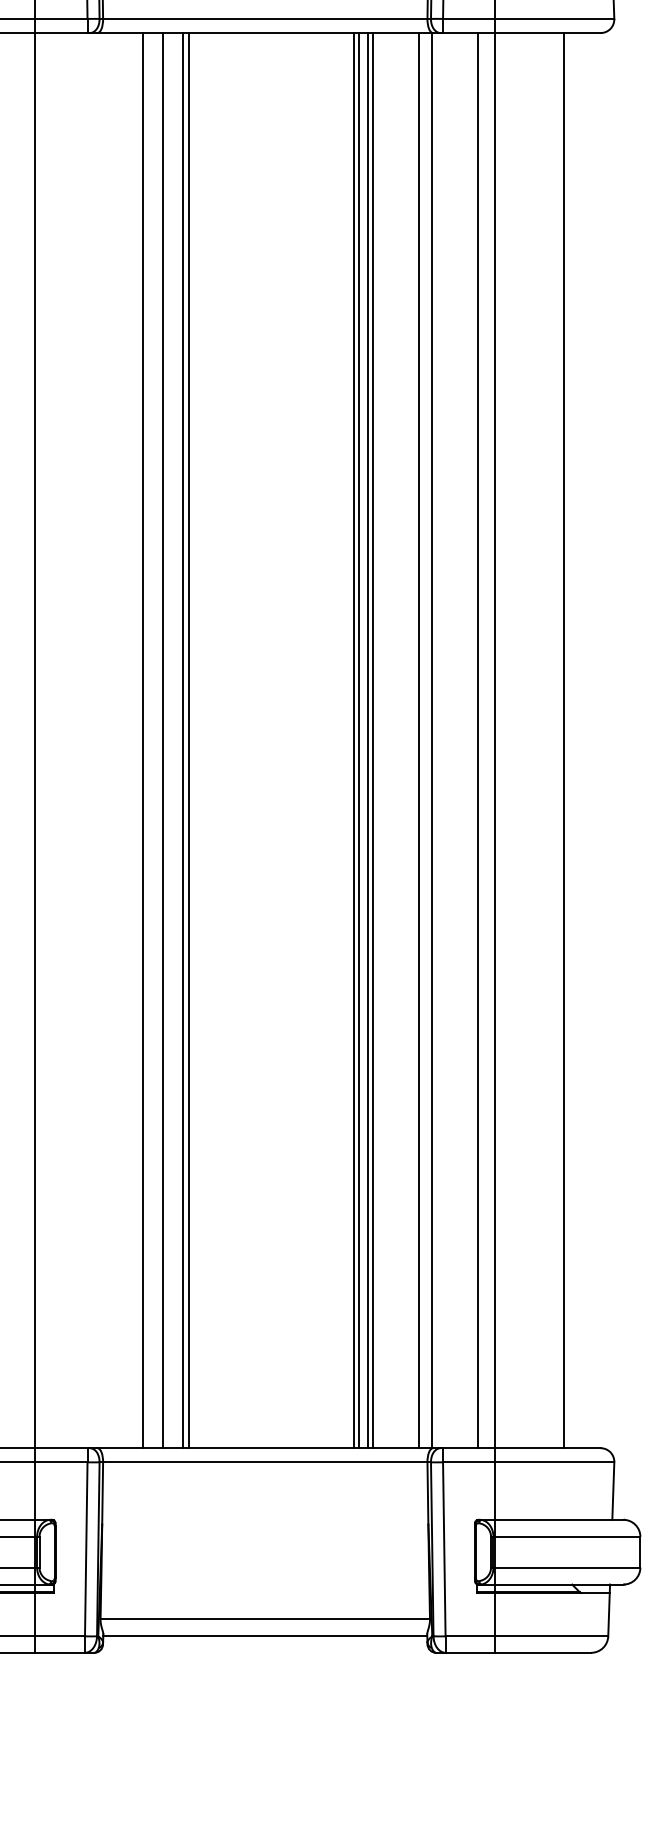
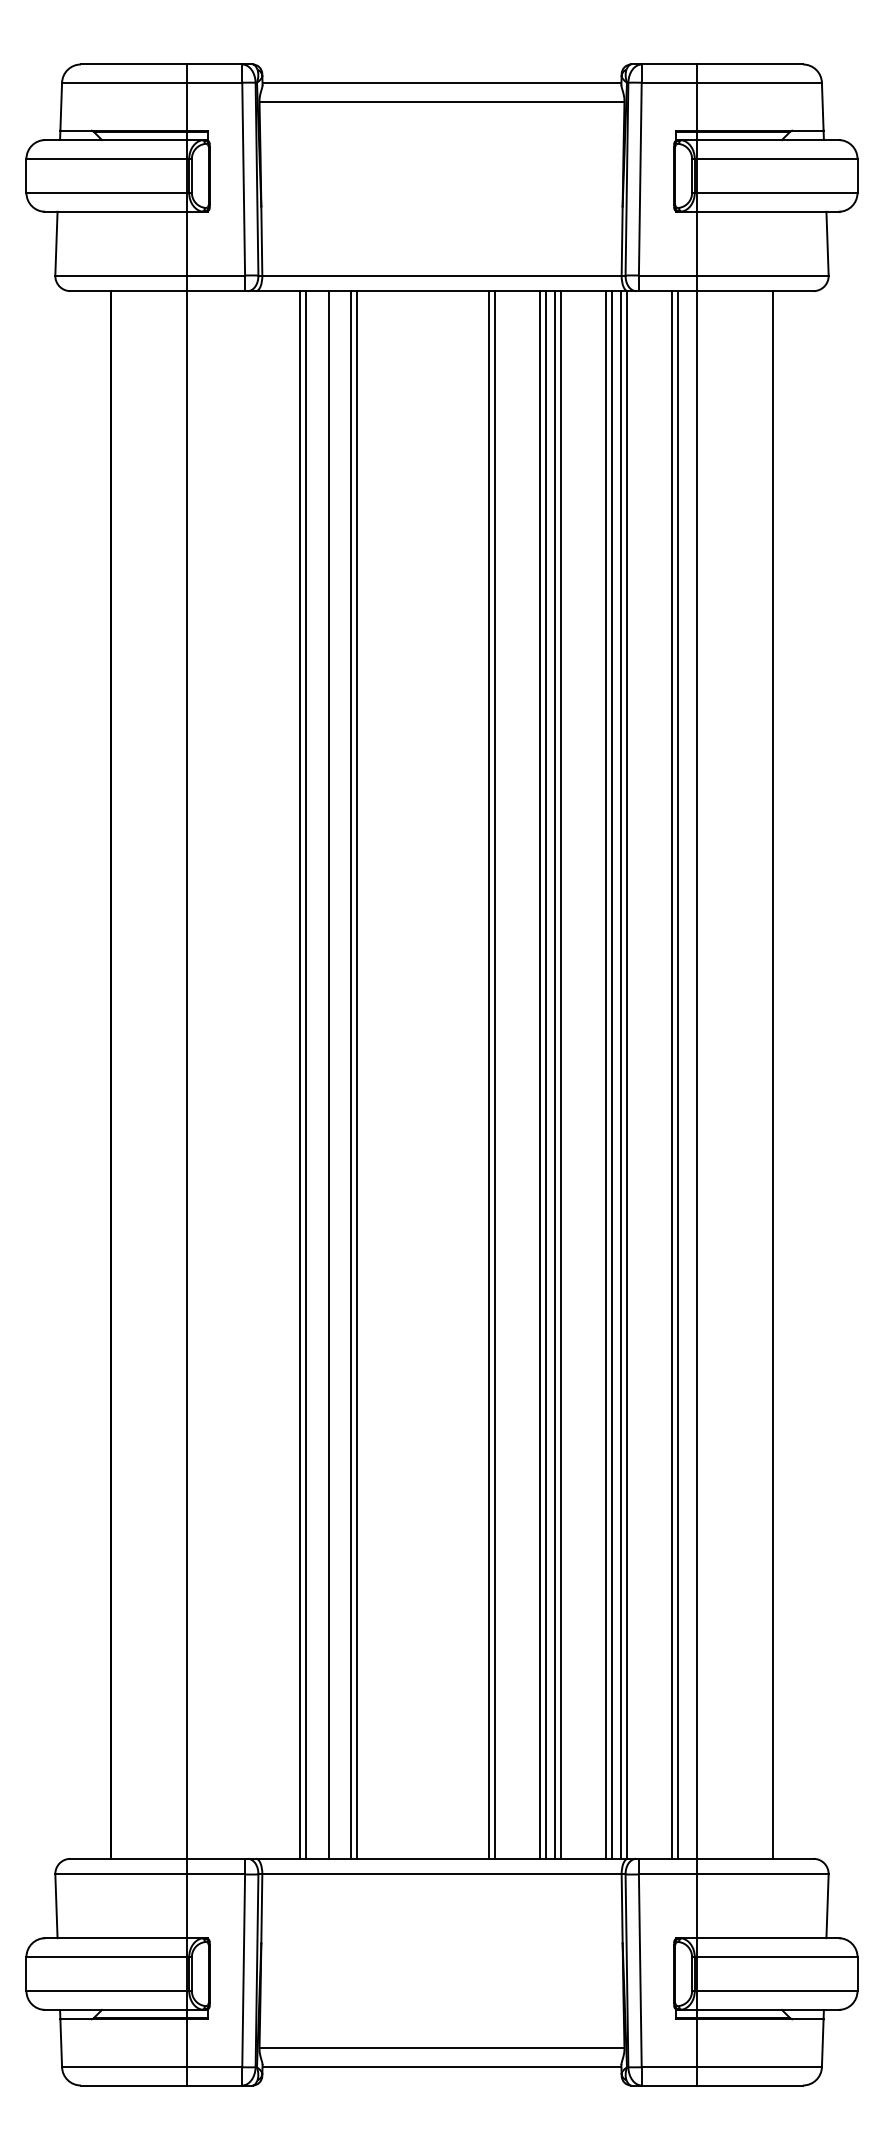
line: (137, 740) -> (300, 1074), added
line: (308, 740) -> (489, 1074), added
line: (312, 740) -> (494, 1074), added
line: (413, 740) -> (606, 1074), added
line: (427, 740) -> (621, 1074), added
line: (473, 740) -> (672, 1074), added

